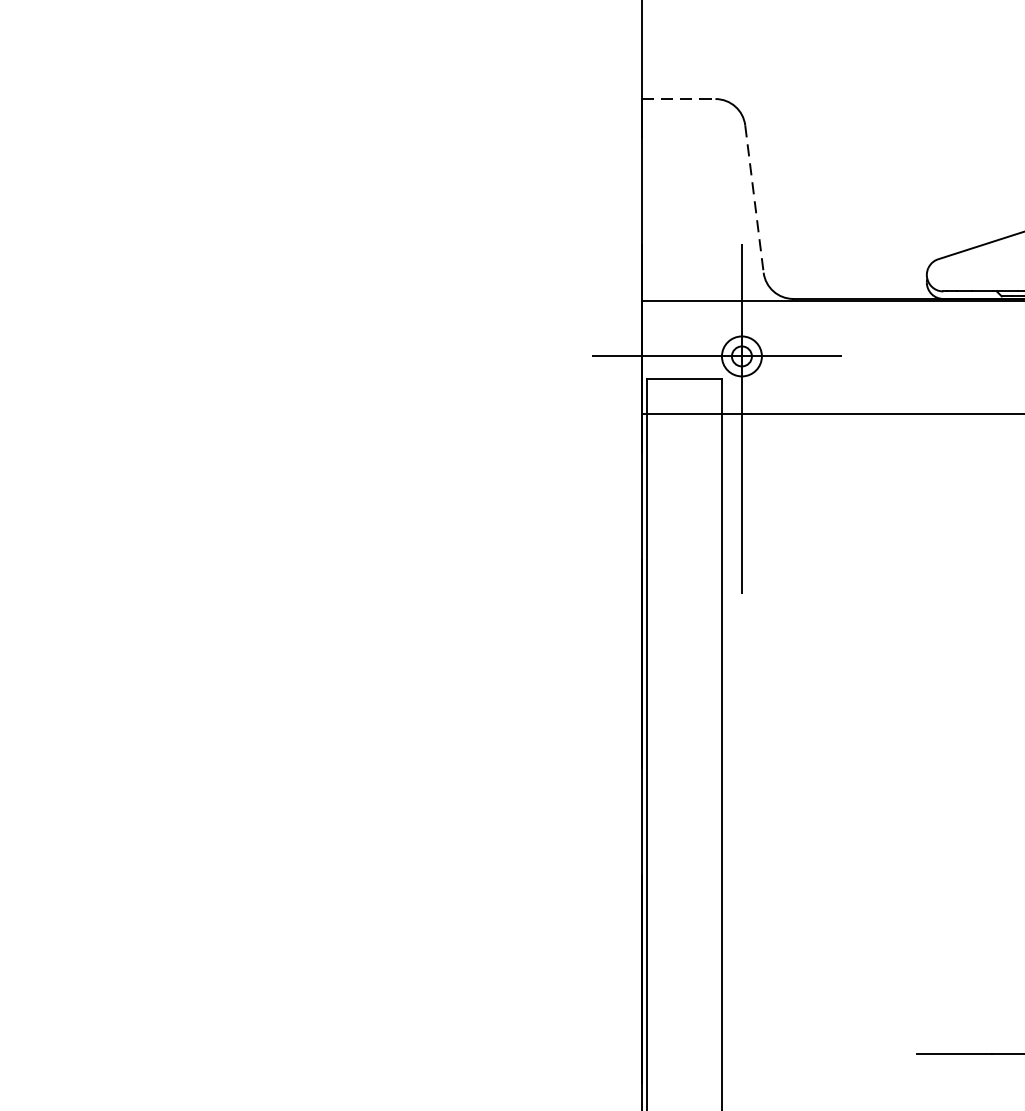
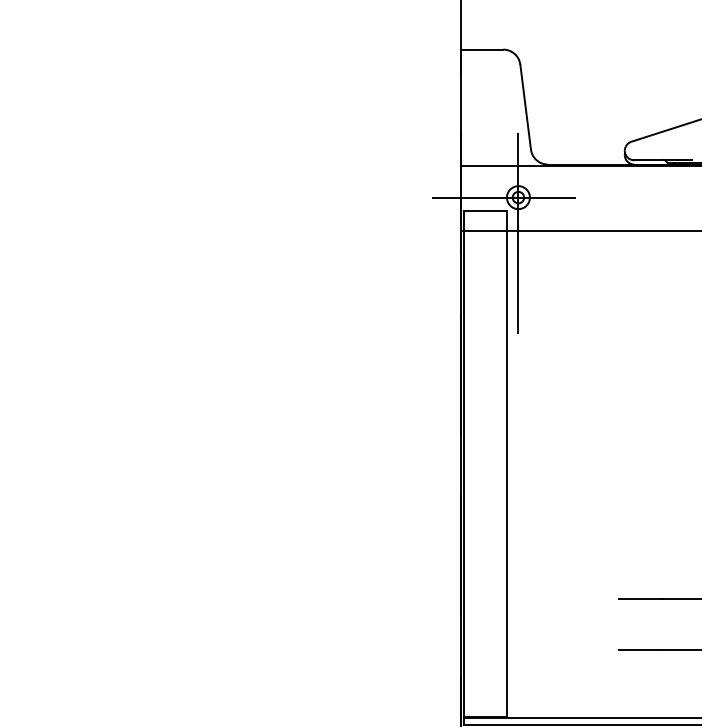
line: (679, 98) -> (482, 49), dashed -> solid
line: (754, 199) -> (525, 107), dashed -> solid

